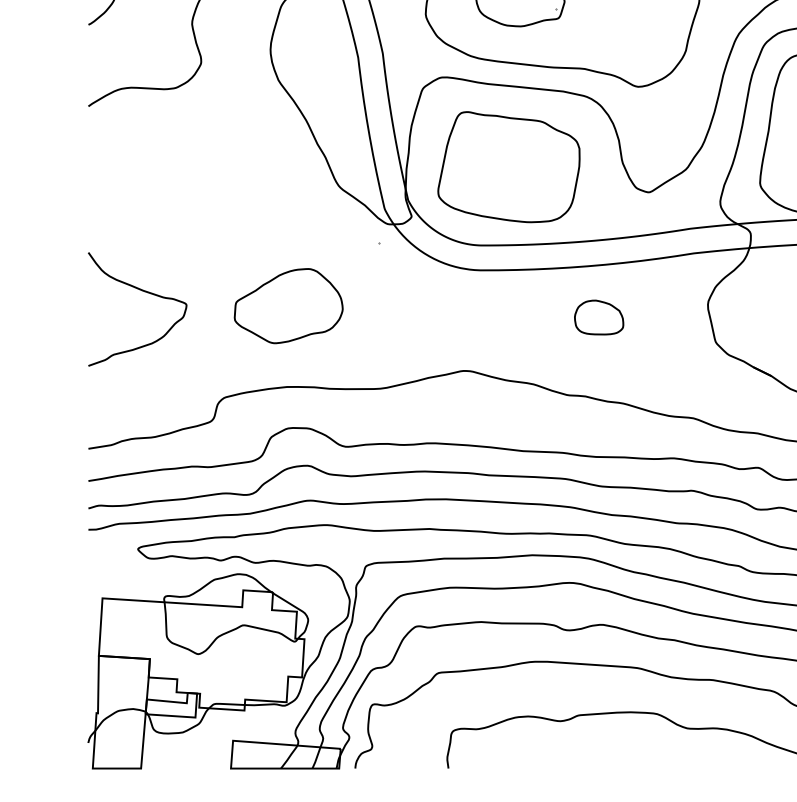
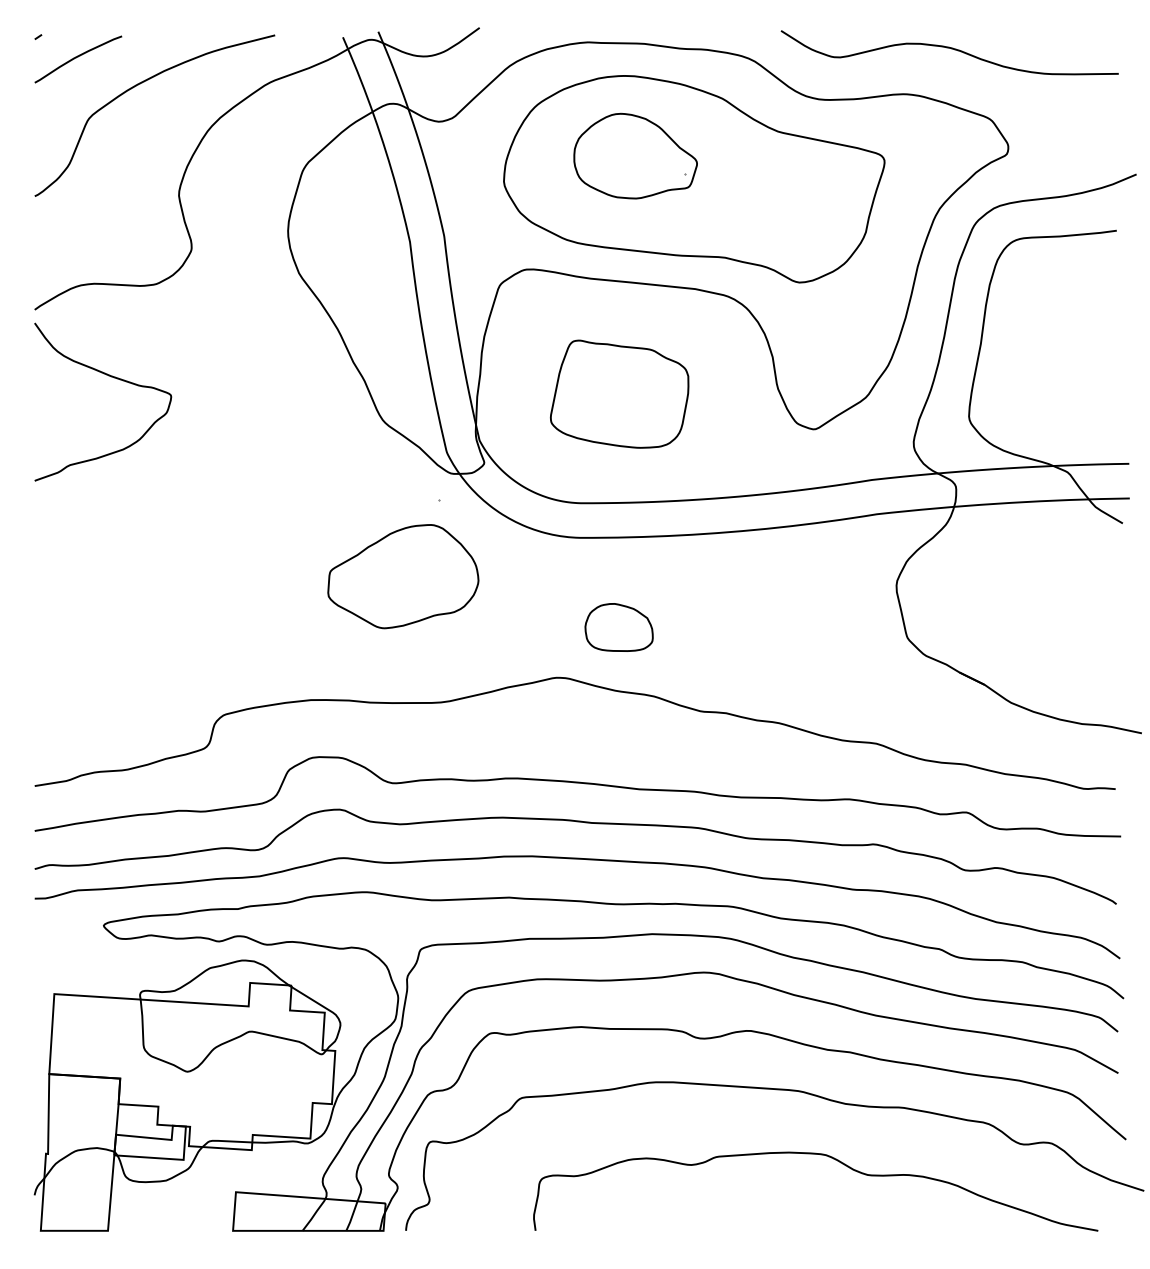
part: (508, 166) -> (619, 393), size x0.7
curve: (143, 291) -> (111, 377), moved
part: (288, 306) -> (403, 576), moved
part: (598, 317) -> (618, 627), moved

